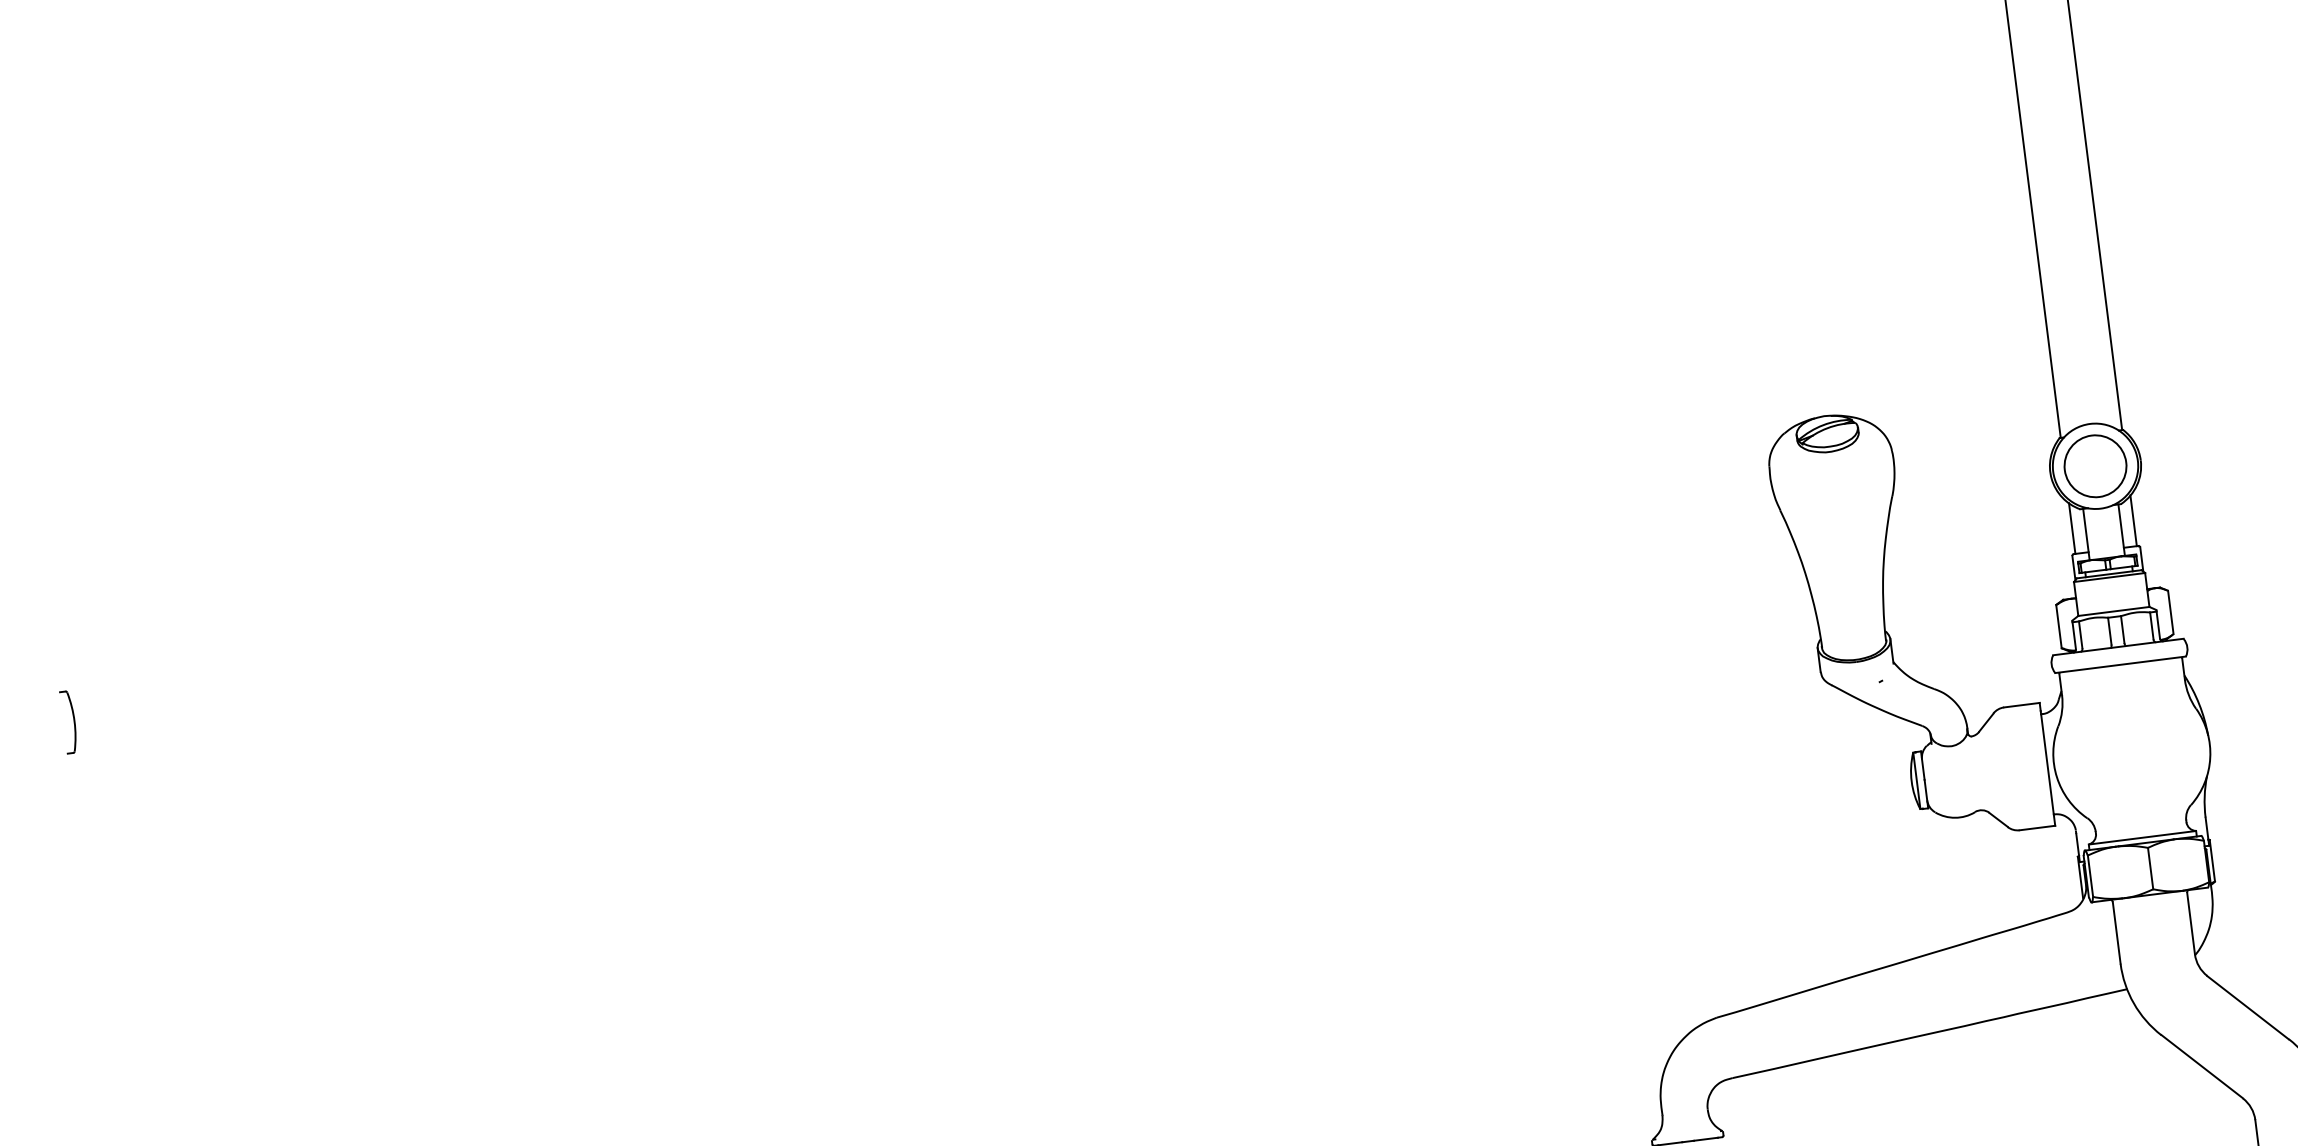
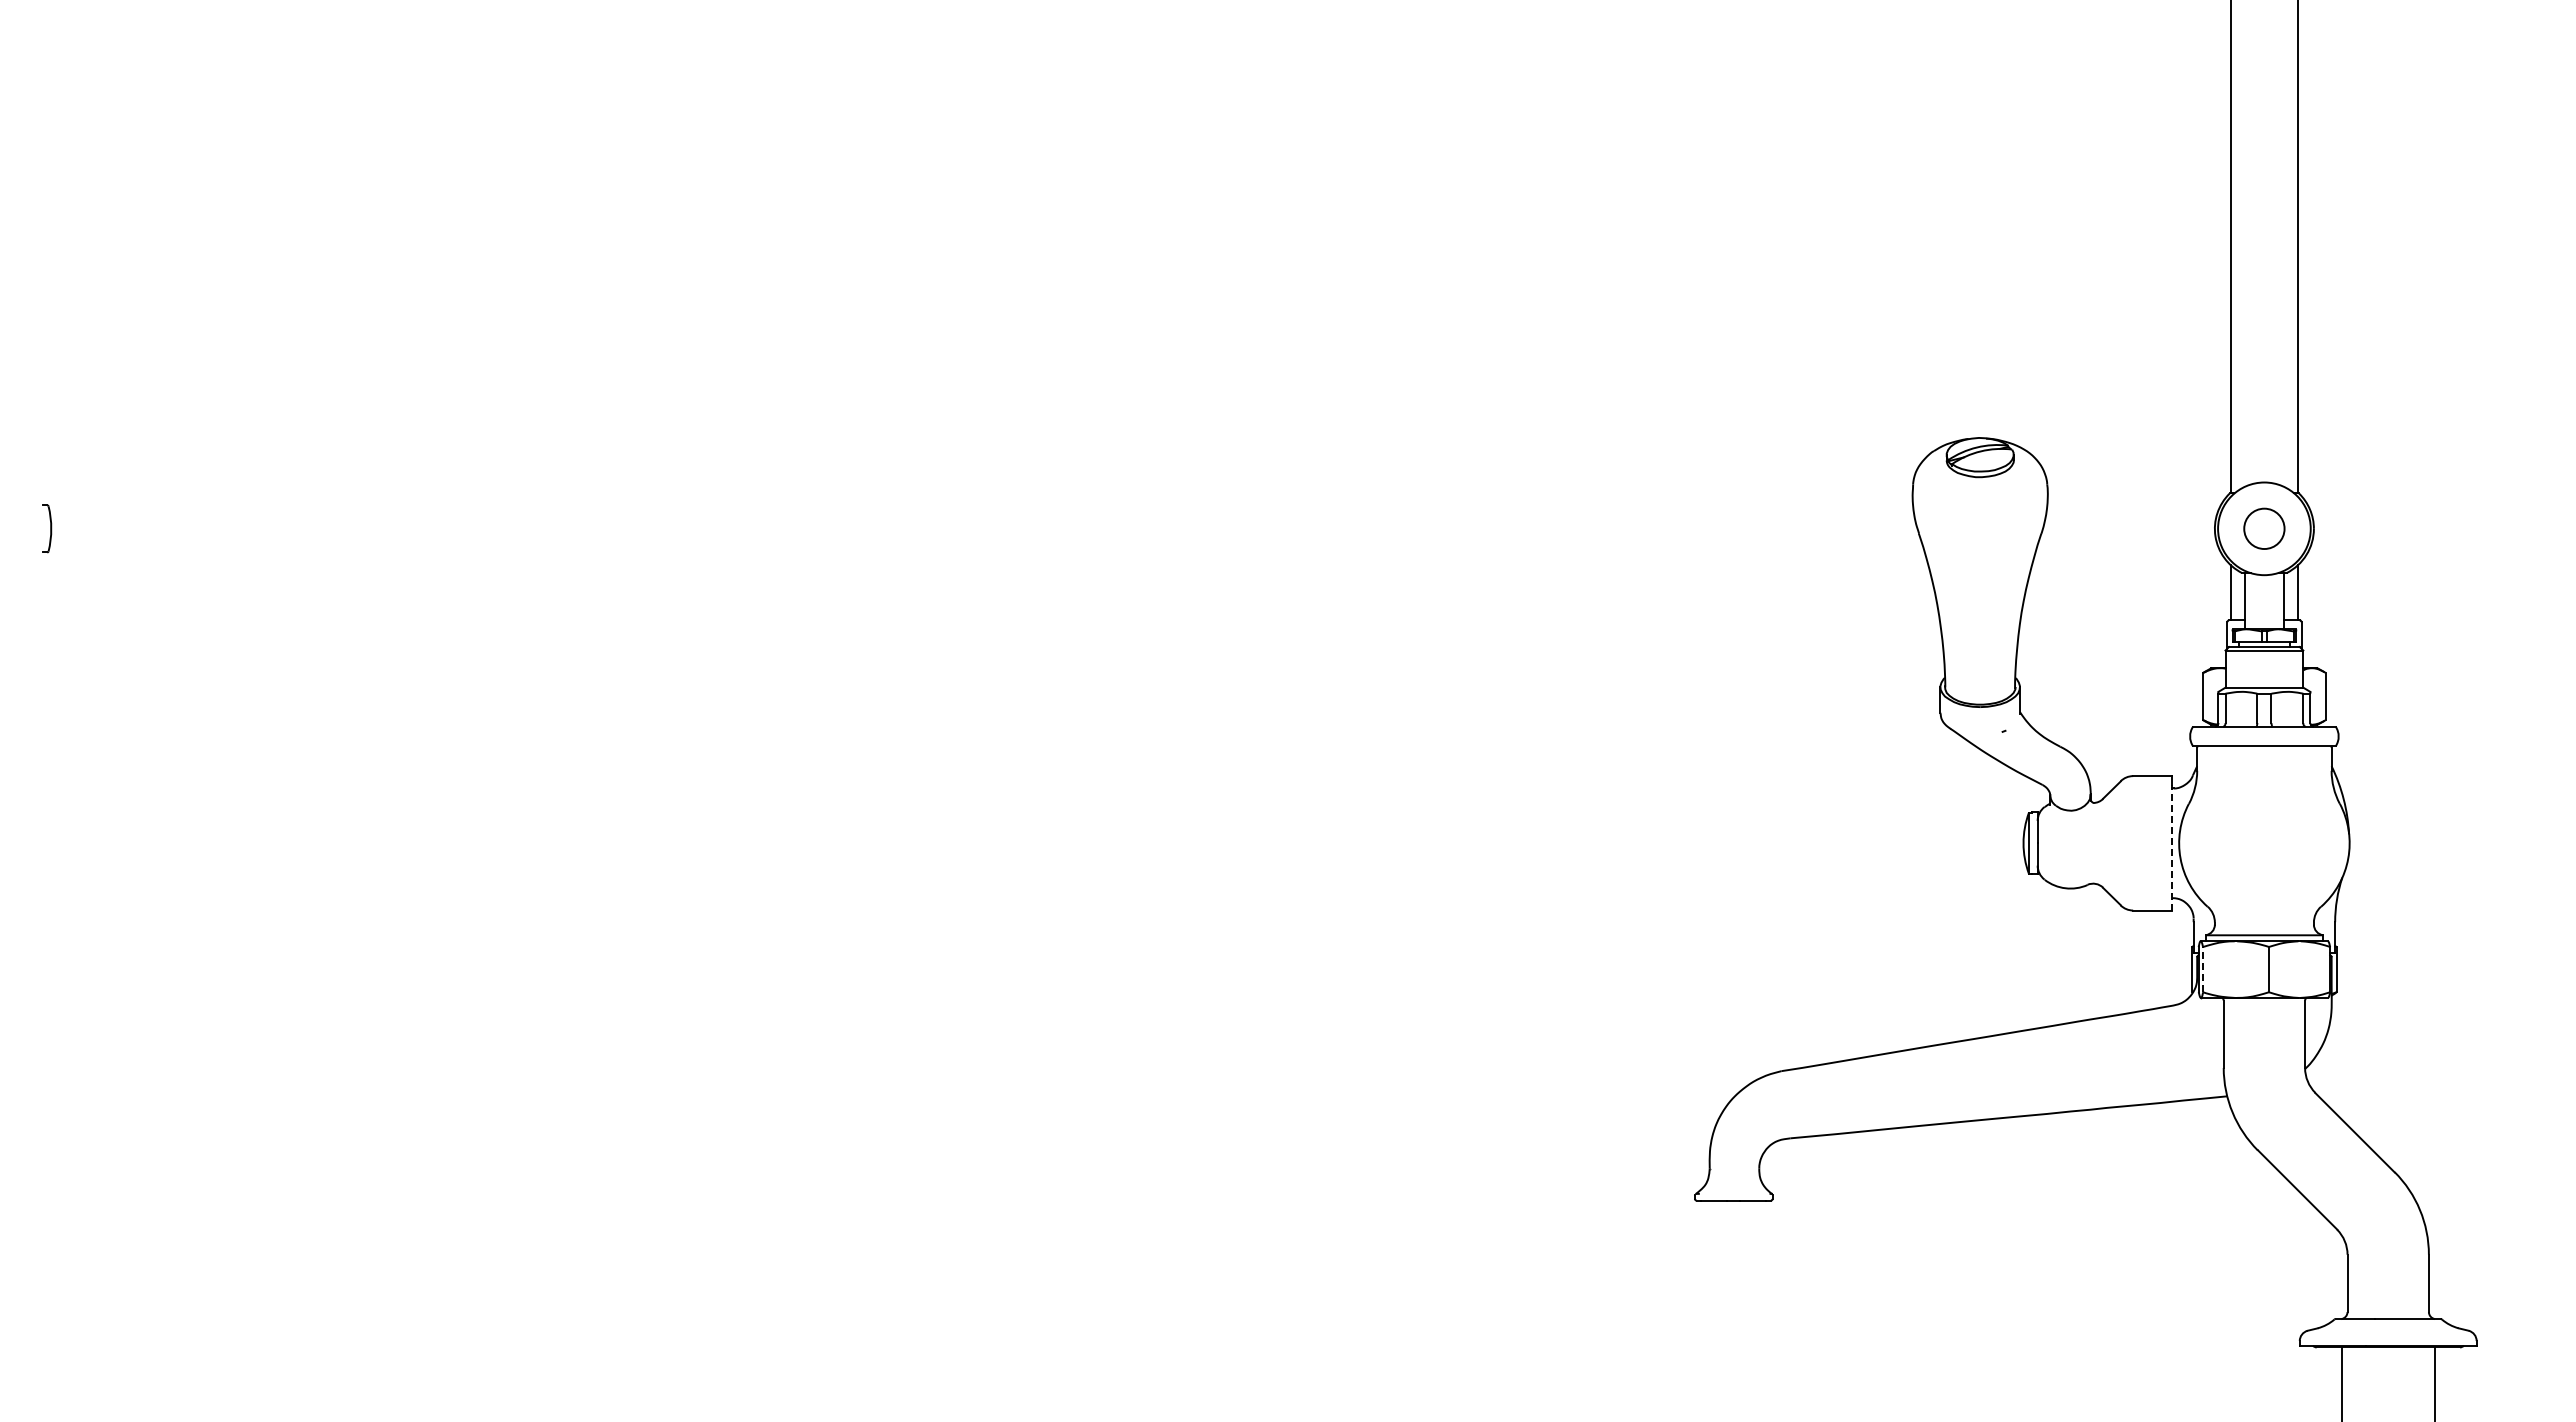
circle: (2095, 465) -> (2264, 528), size x0.6
part: (68, 722) -> (46, 528), size x0.7
line: (2048, 768) -> (2172, 847), solid -> dashed
line: (2090, 876) -> (2203, 969), solid -> dashed

